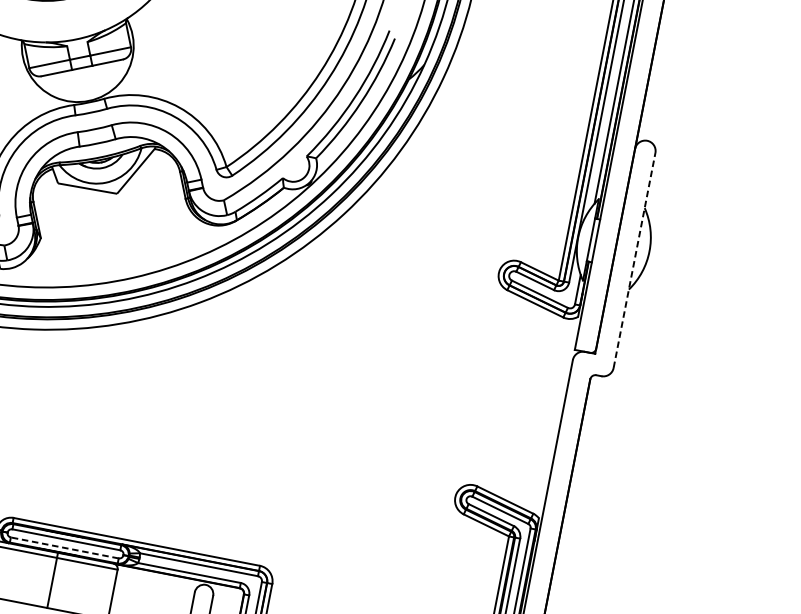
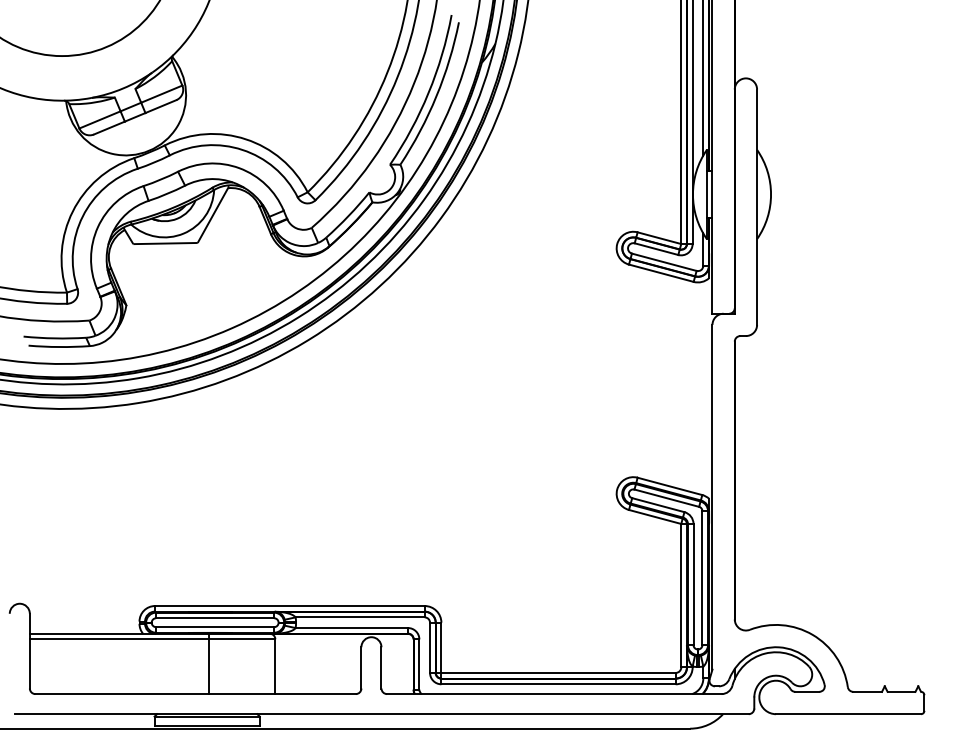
line: (634, 260) -> (757, 207), dashed -> solid
line: (64, 548) -> (214, 627), dashed -> solid

